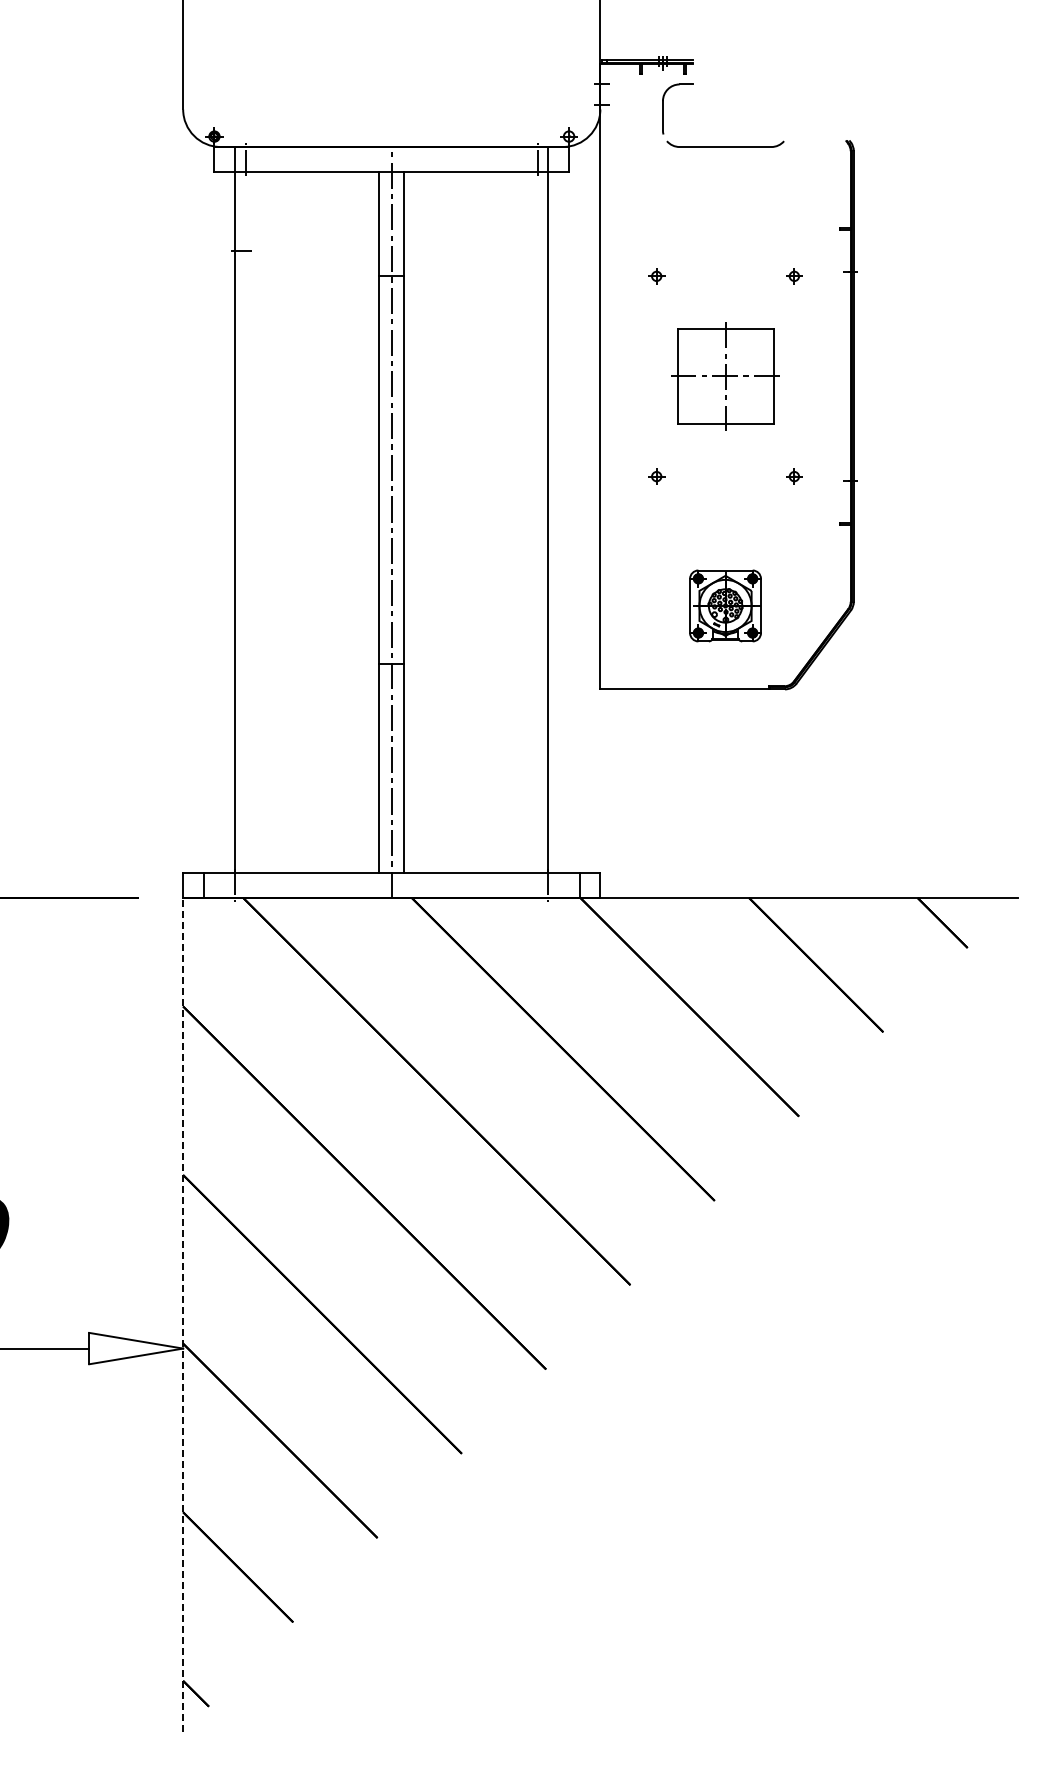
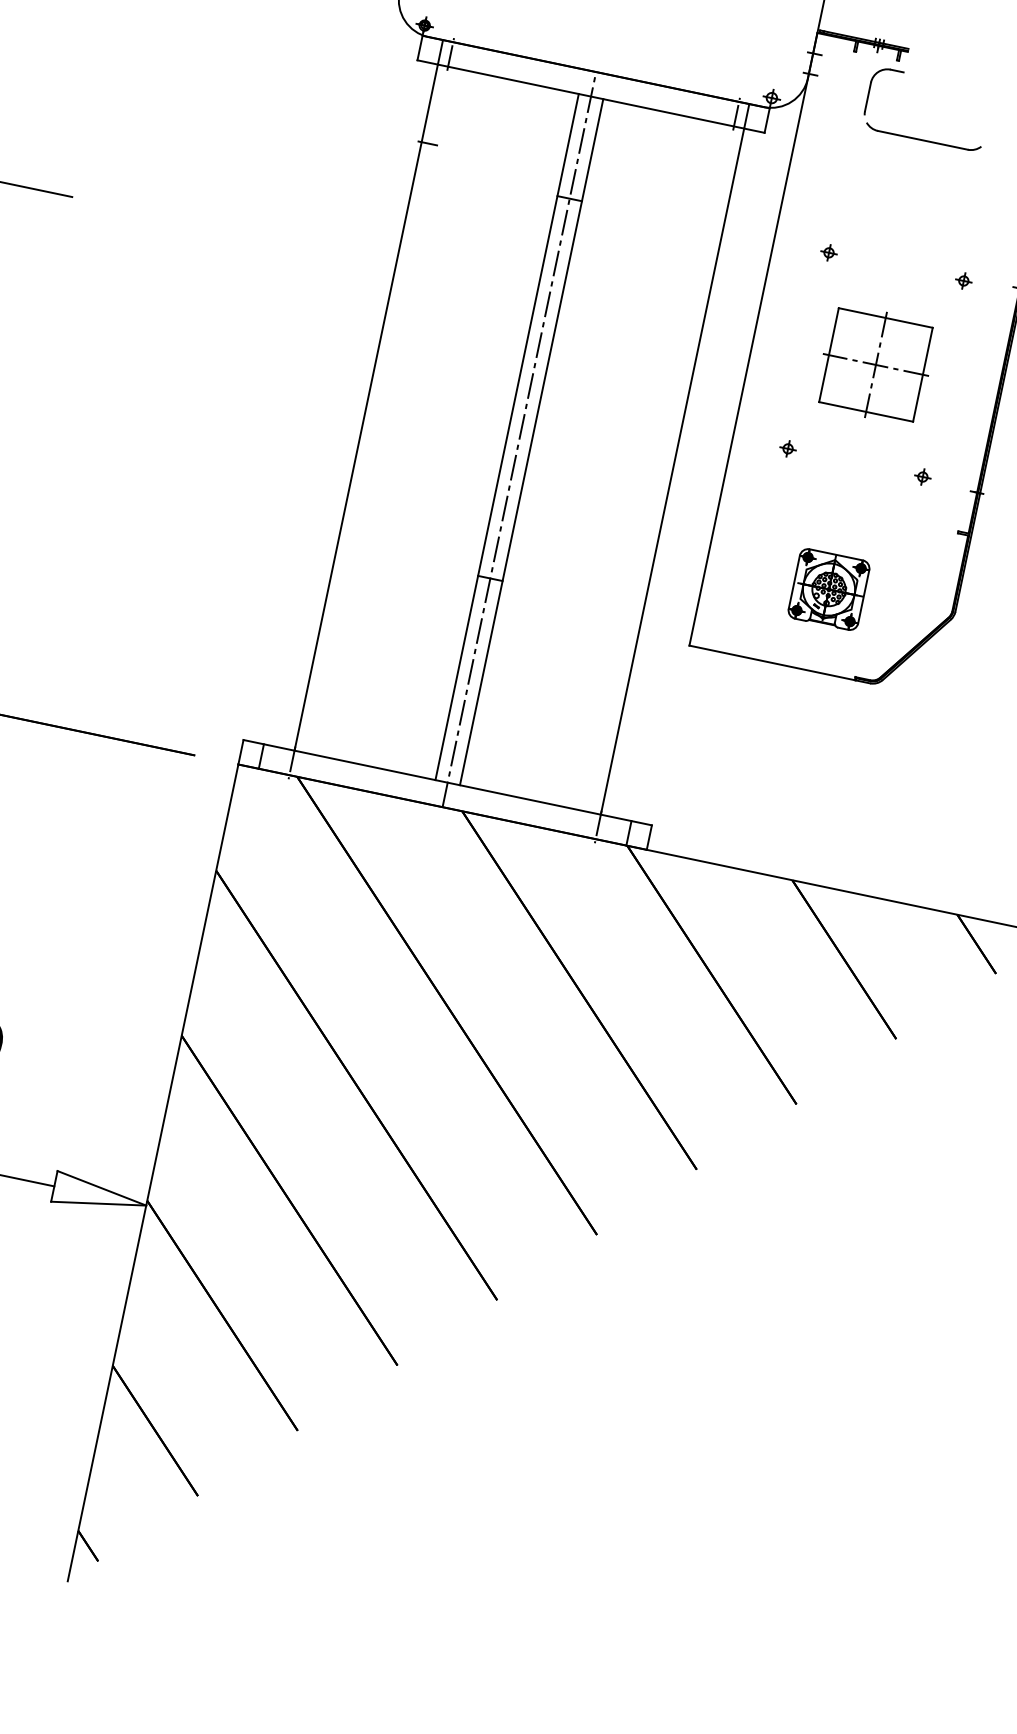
line: (183, 1314) -> (153, 1172), dashed -> solid

